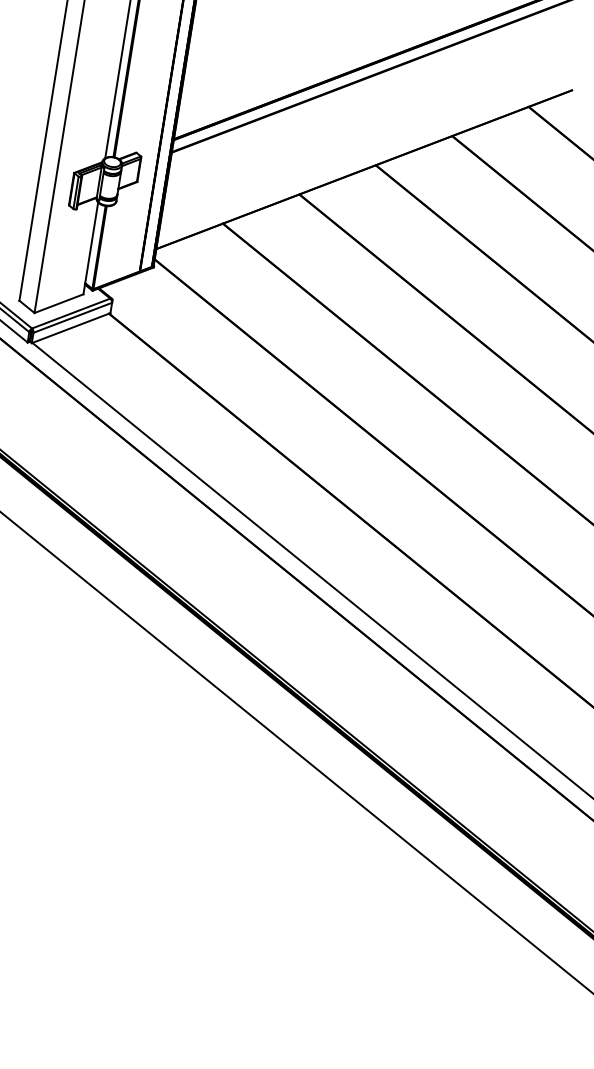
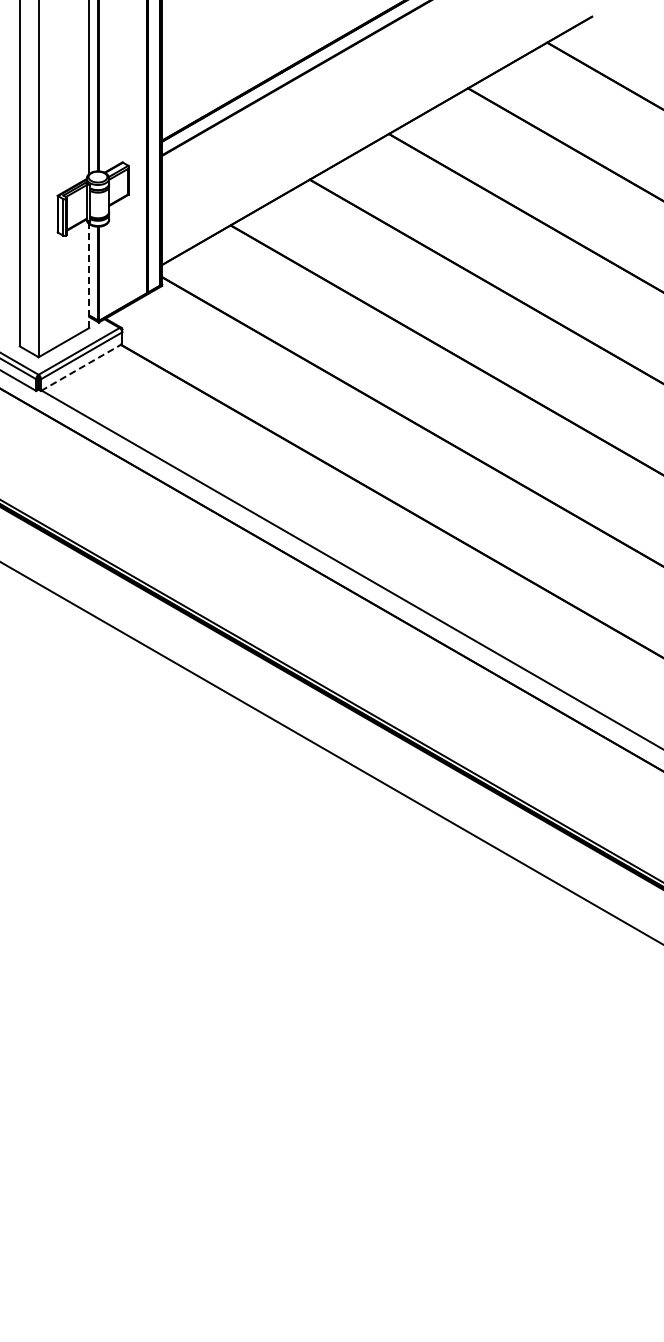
line: (90, 248) -> (89, 276), solid -> dashed
line: (70, 328) -> (81, 367), solid -> dashed

